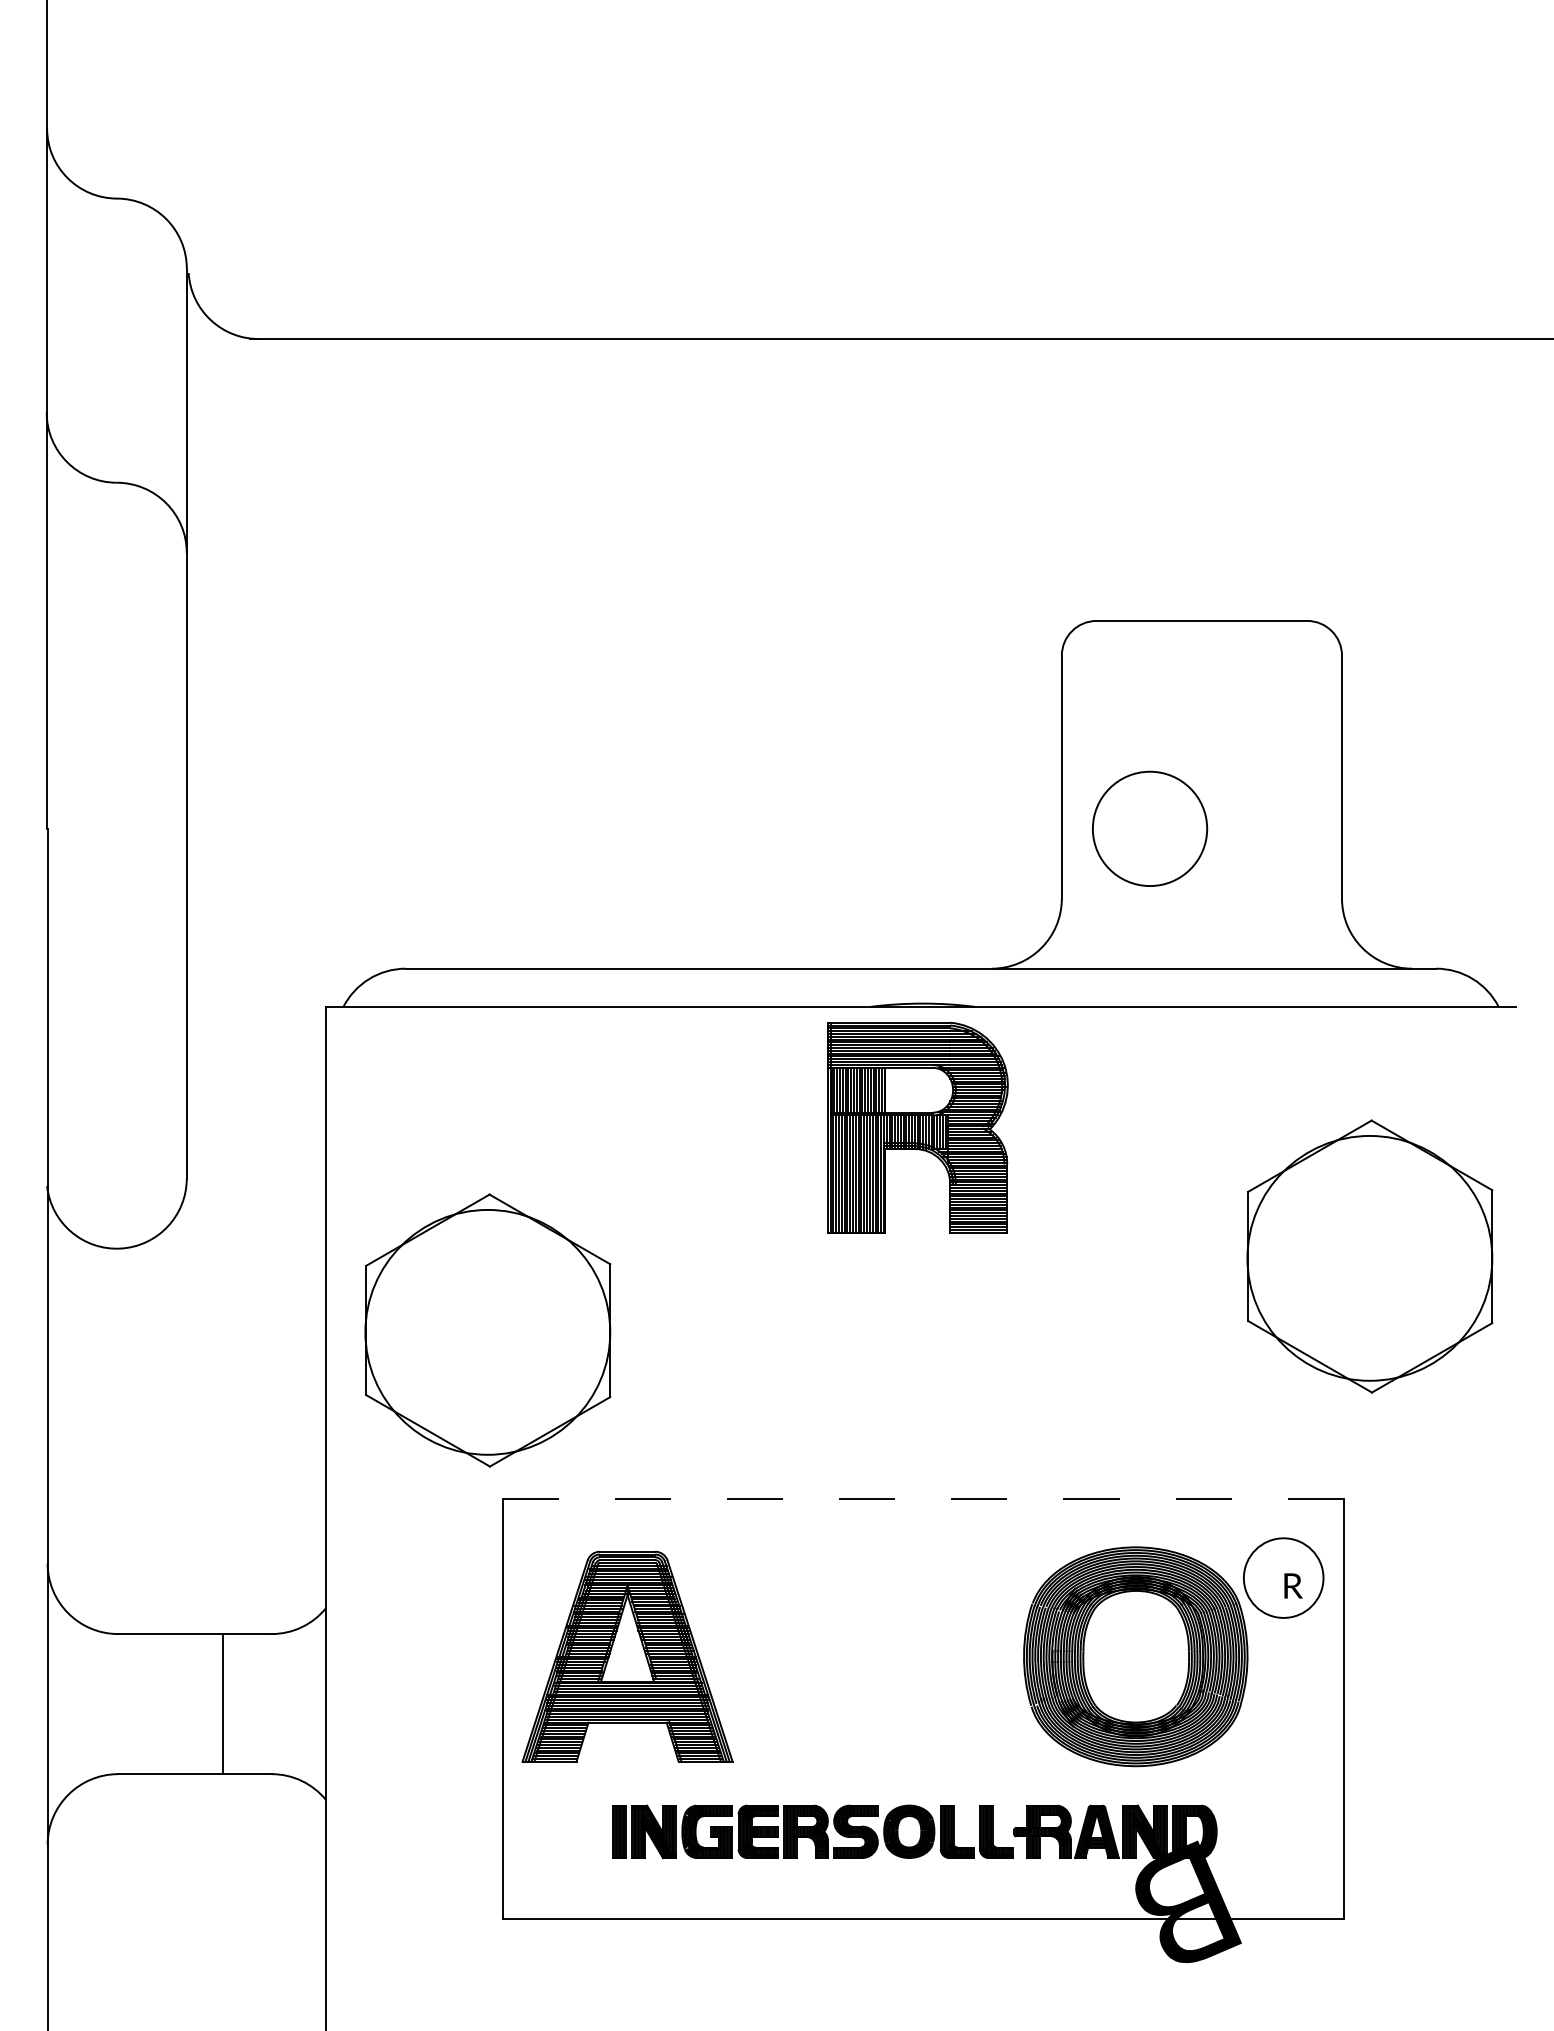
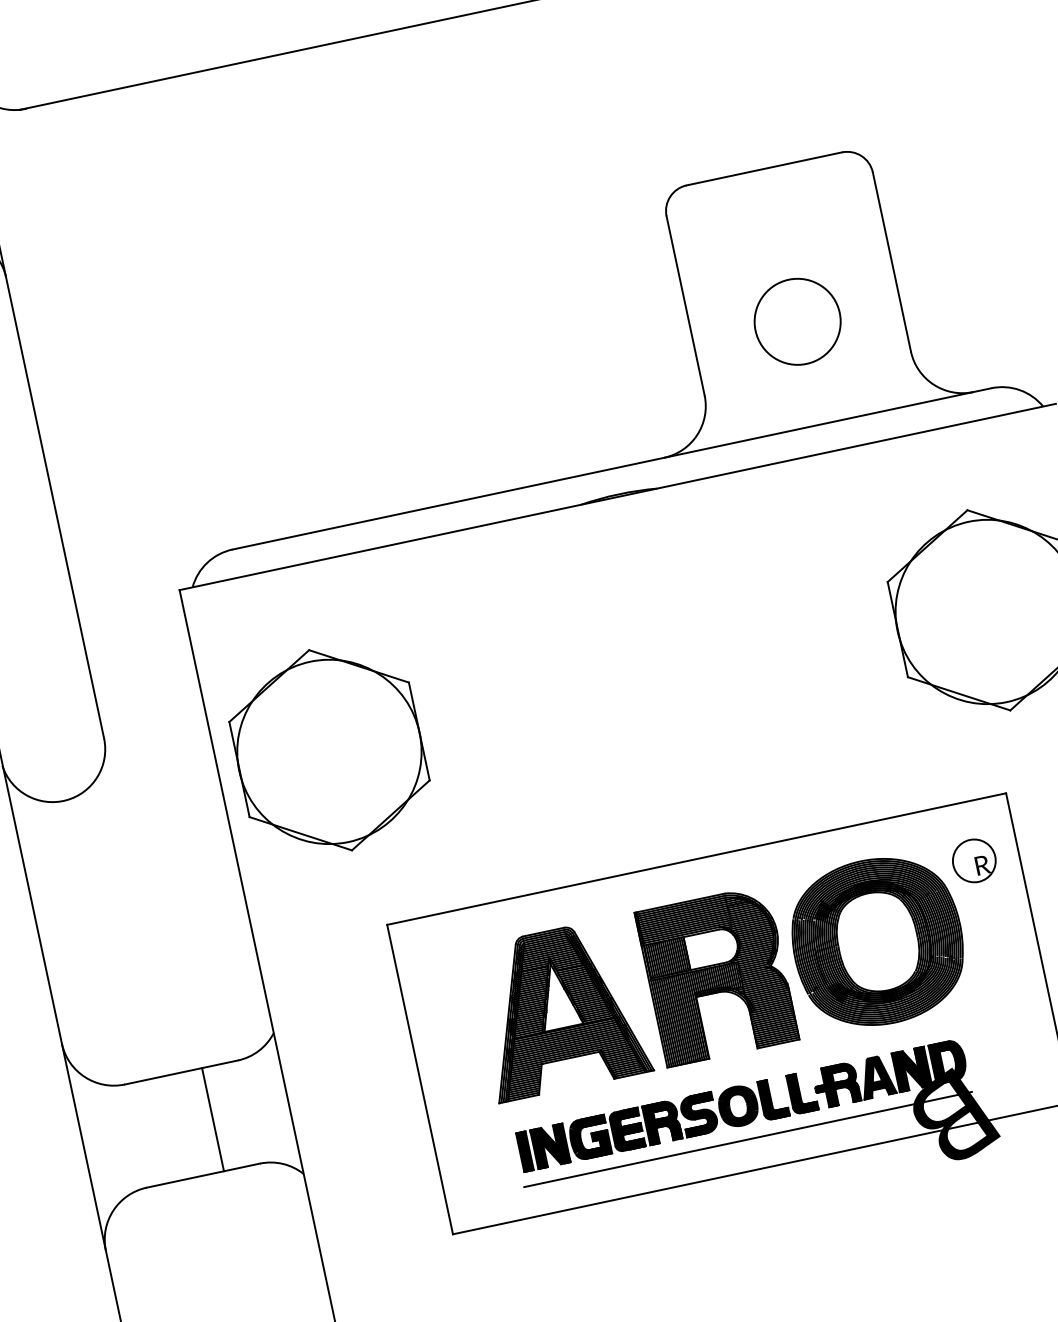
circle: (1150, 828) -> (797, 321), moved
part: (917, 1127) -> (716, 975), moved
part: (487, 1330) -> (328, 750), moved
line: (922, 1499) -> (696, 859), dashed -> solid
circle: (1283, 1577) -> (974, 860), size x0.71
part: (627, 1656) -> (560, 1009), moved
line: (912, 1877) -> (747, 1139), added

